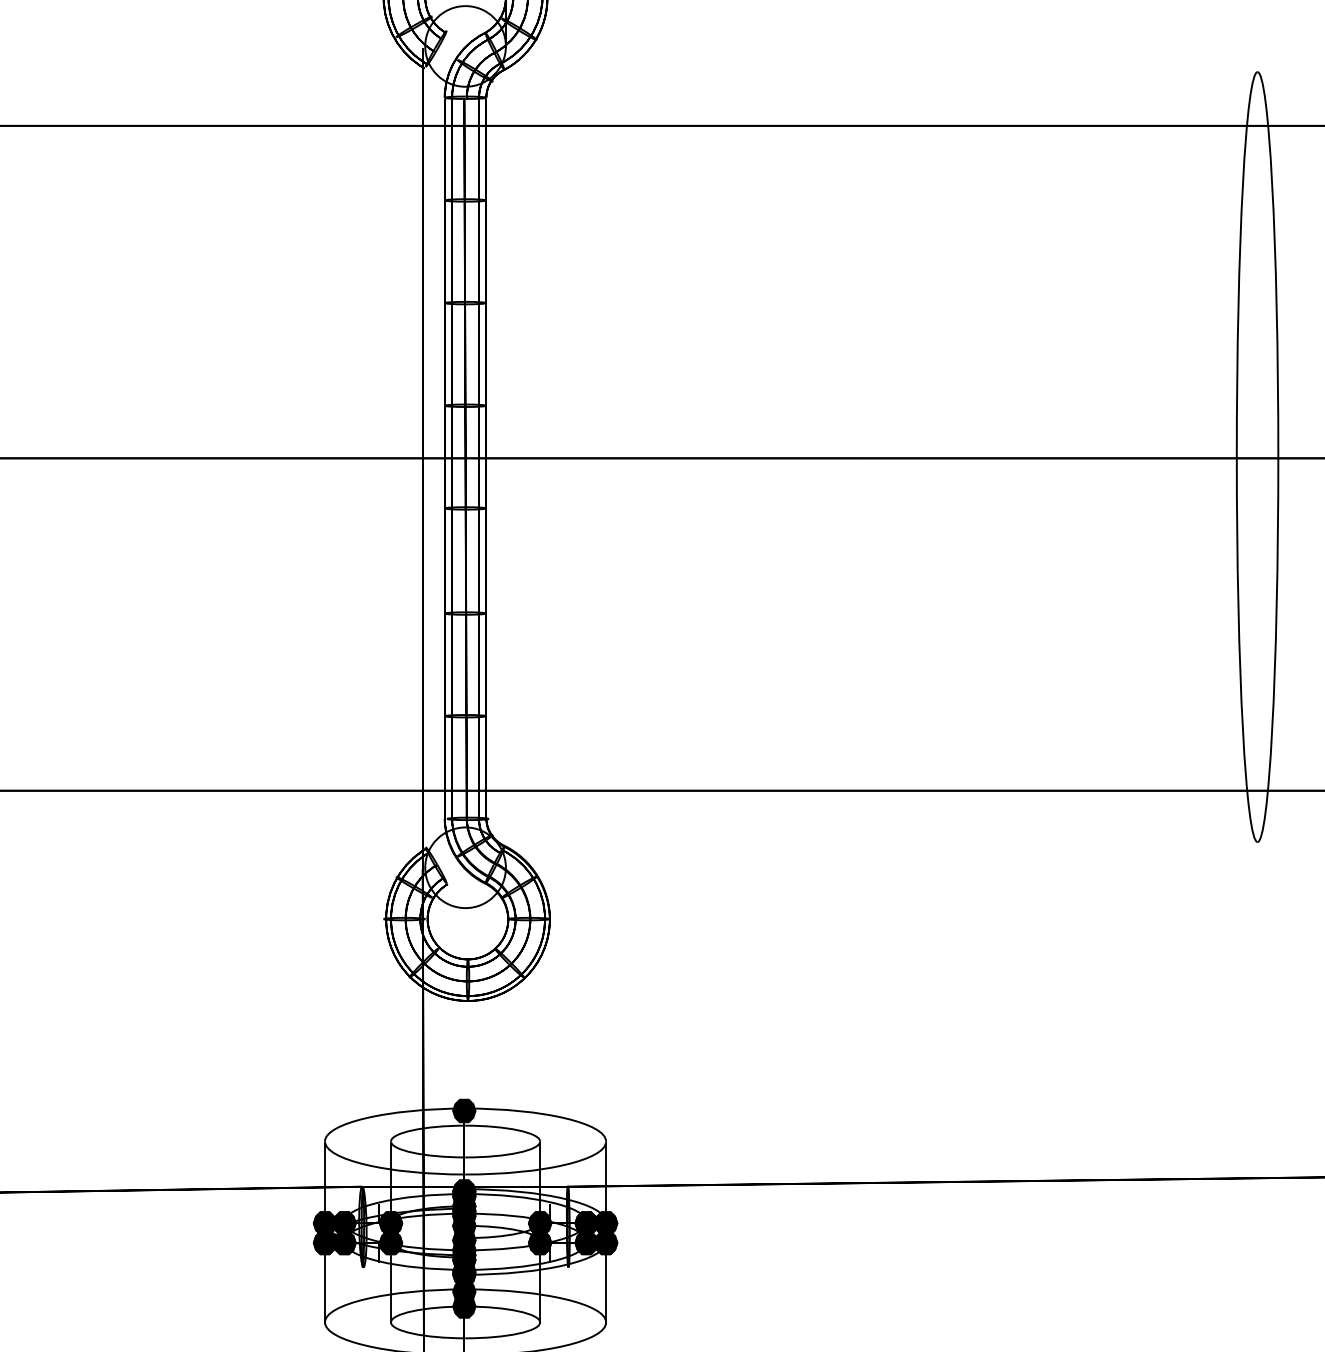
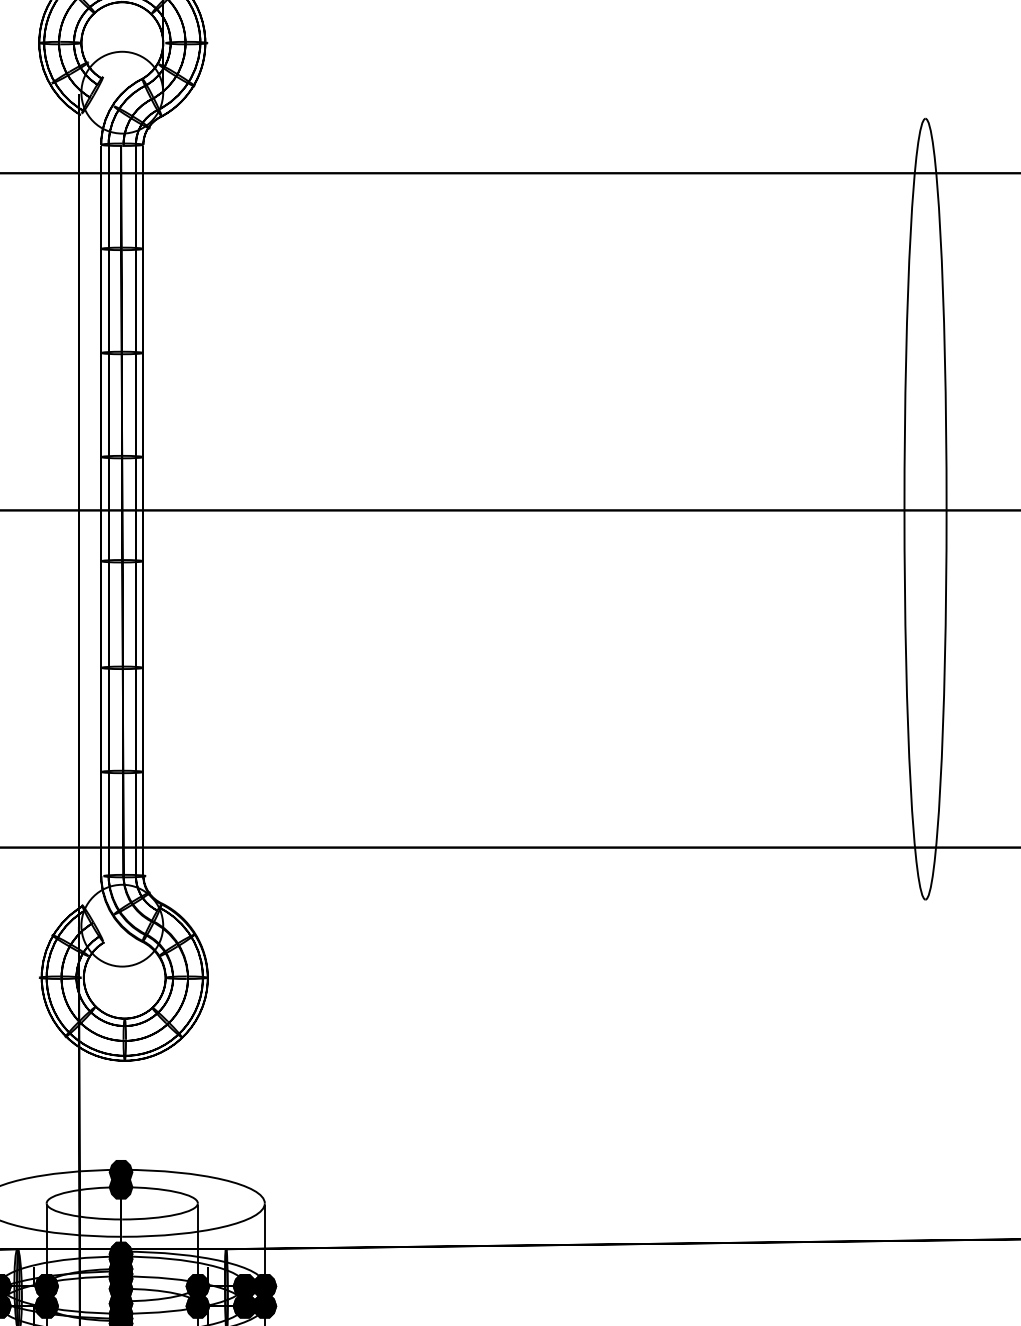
fill: (464, 1125) -> (121, 1187), added

